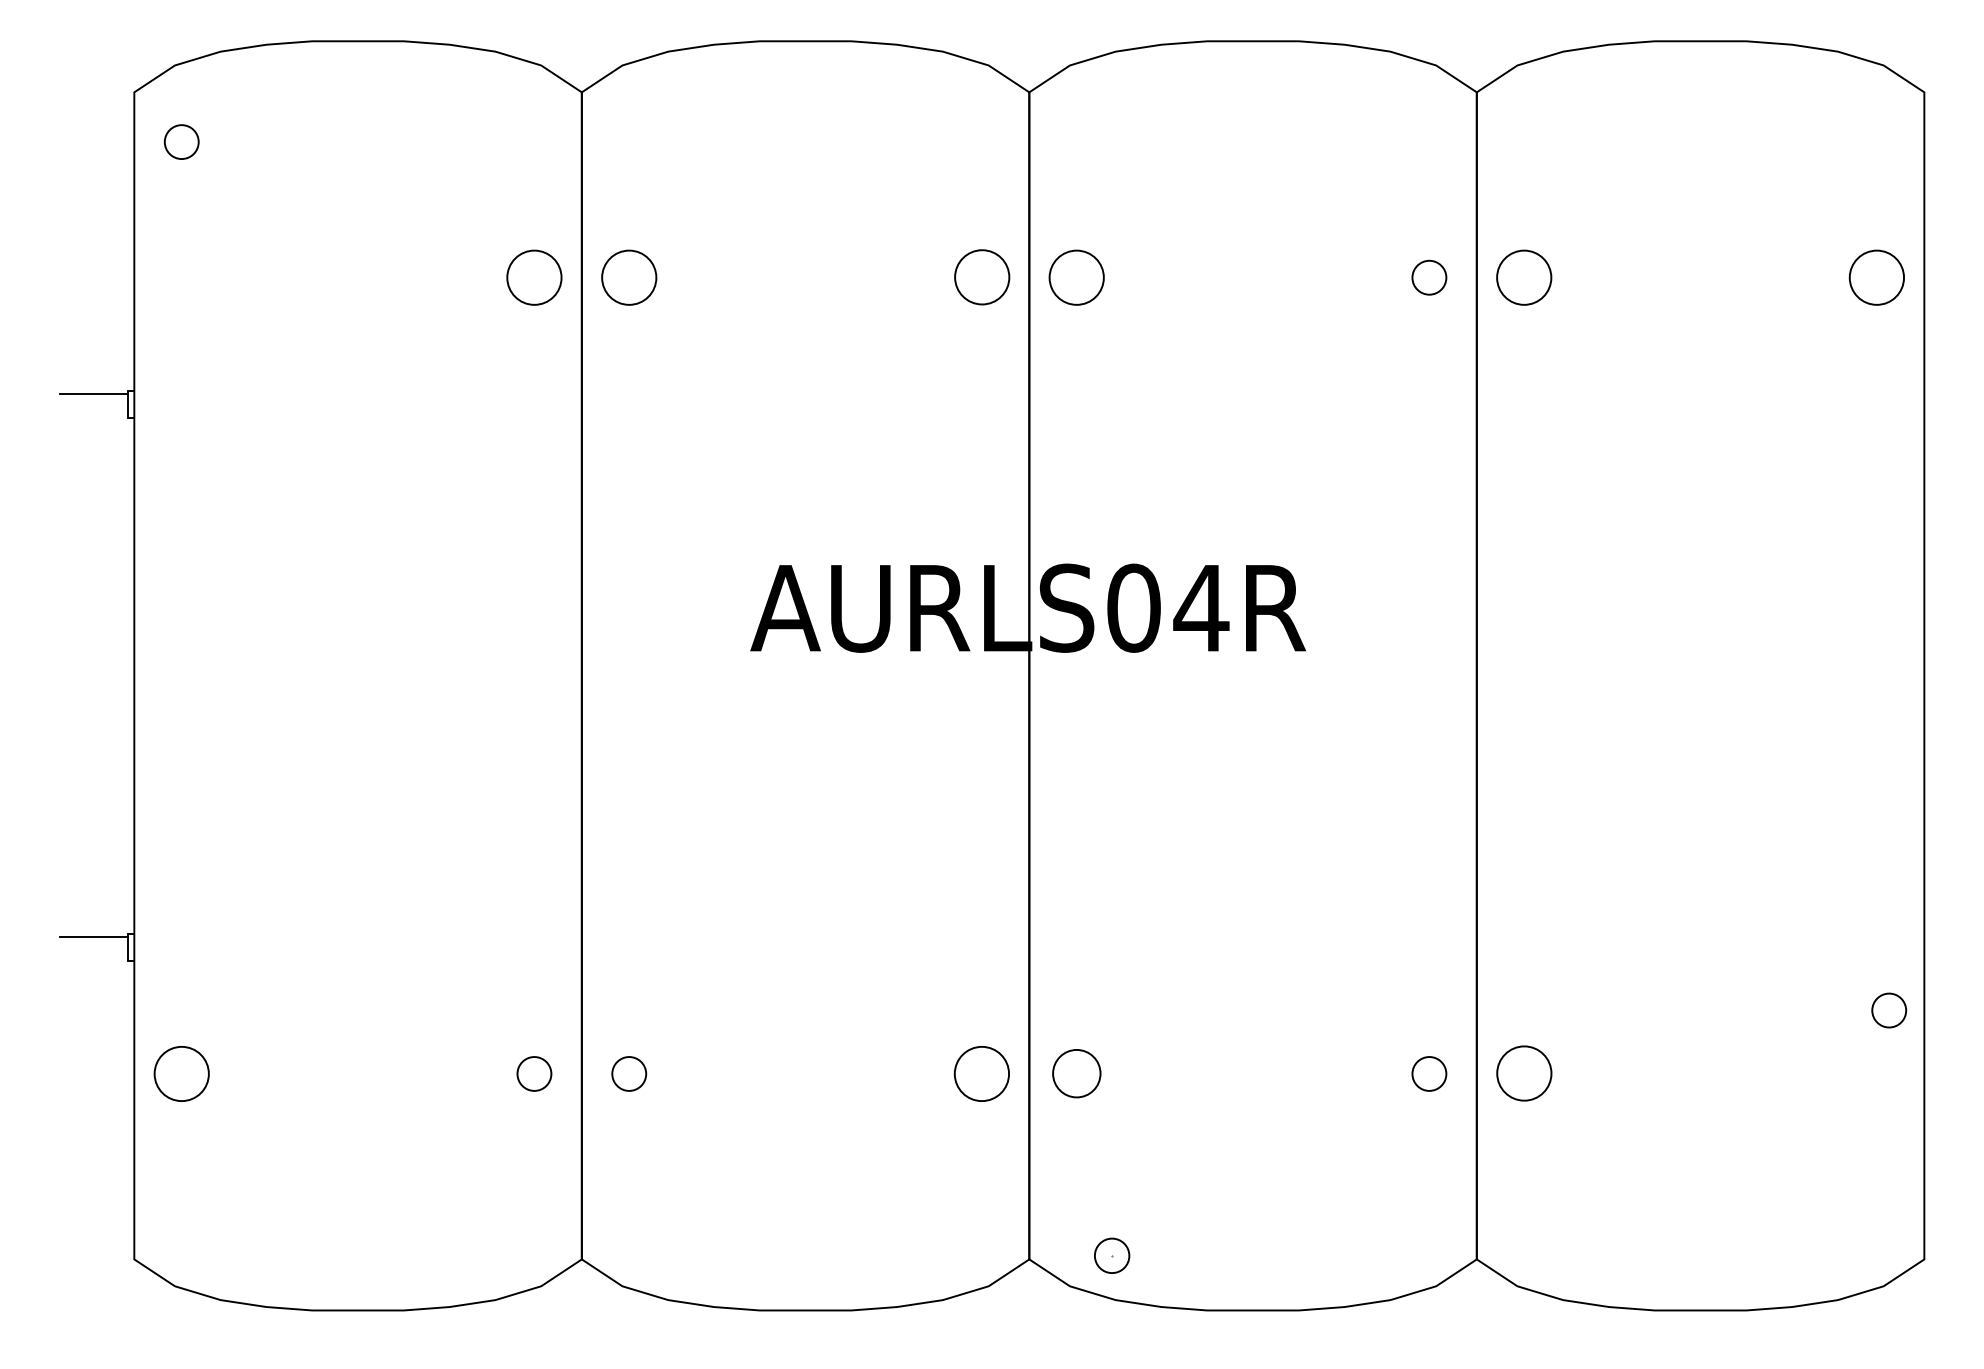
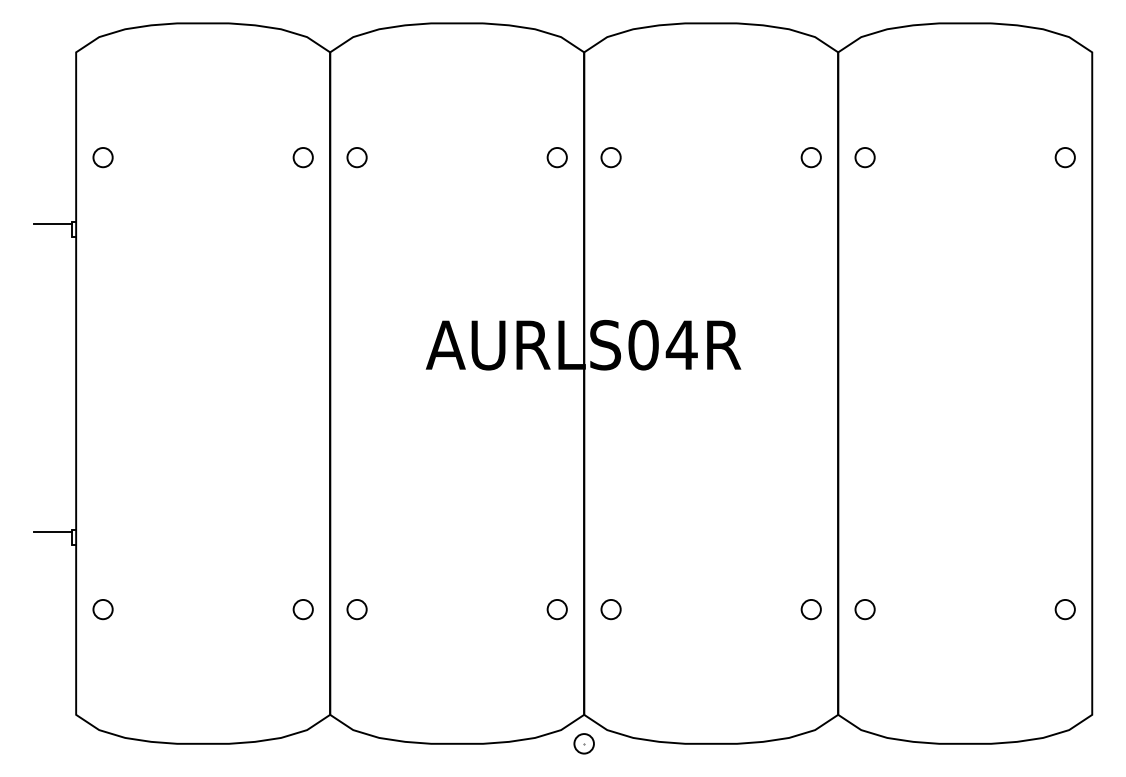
circle: (180, 141) -> (102, 157), moved
circle: (533, 277) -> (302, 157), size x0.62
circle: (628, 277) -> (356, 157), size x0.62
circle: (980, 277) -> (556, 157), size x0.62
circle: (1075, 277) -> (610, 157), size x0.62
circle: (1523, 277) -> (864, 157), size x0.62
circle: (1875, 277) -> (1064, 157), size x0.62
circle: (1887, 1010) -> (1064, 609), moved
circle: (180, 1073) -> (102, 609), size x0.62
circle: (980, 1073) -> (556, 609), size x0.62
circle: (1075, 1073) -> (610, 609), size x0.71
circle: (1523, 1073) -> (864, 609), size x0.62
part: (1110, 1255) -> (583, 743), moved

